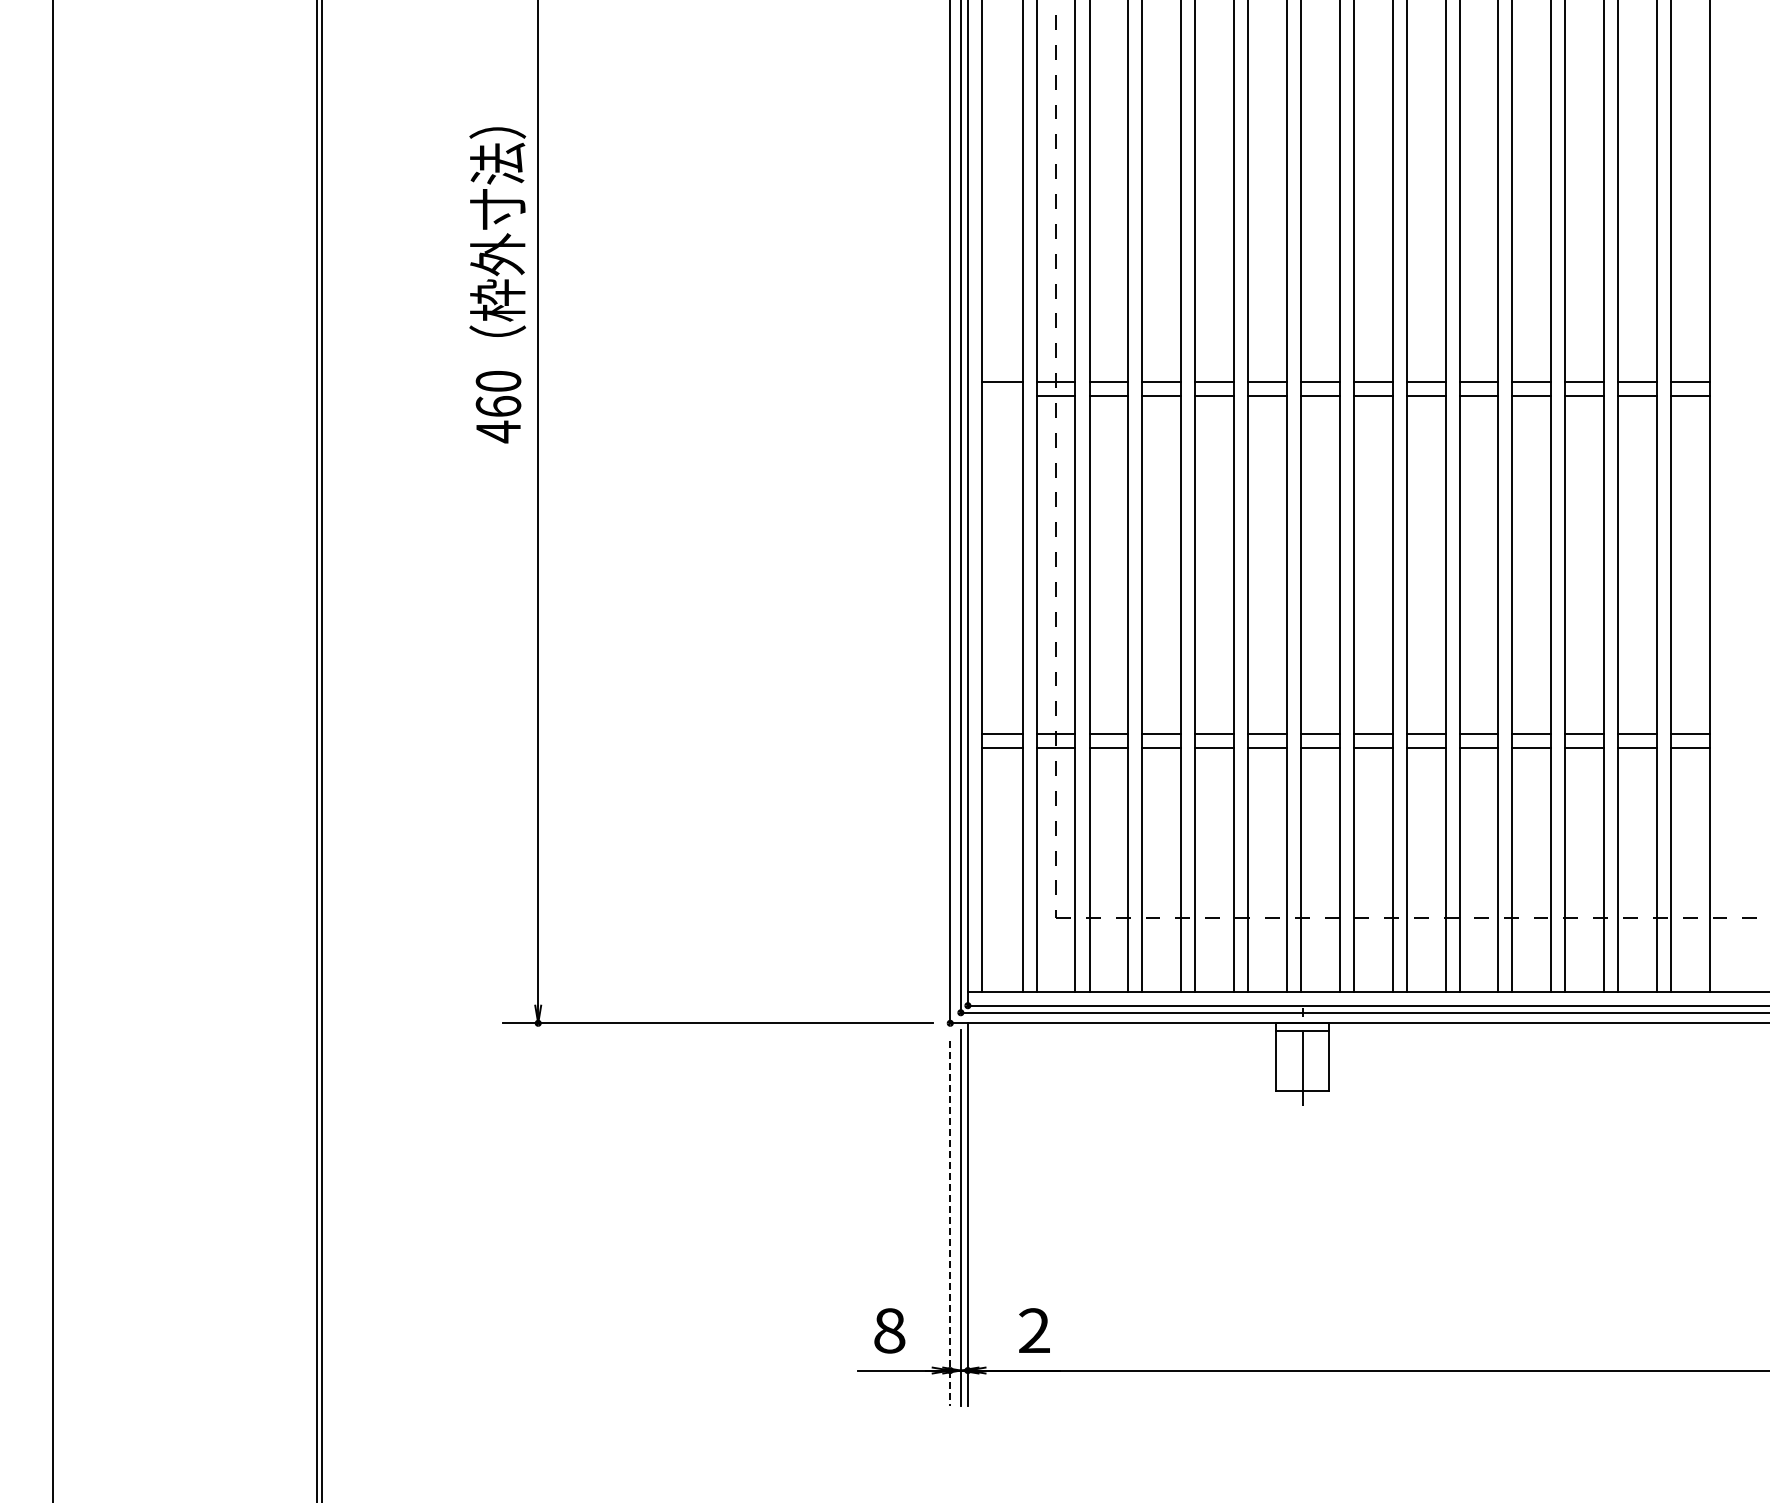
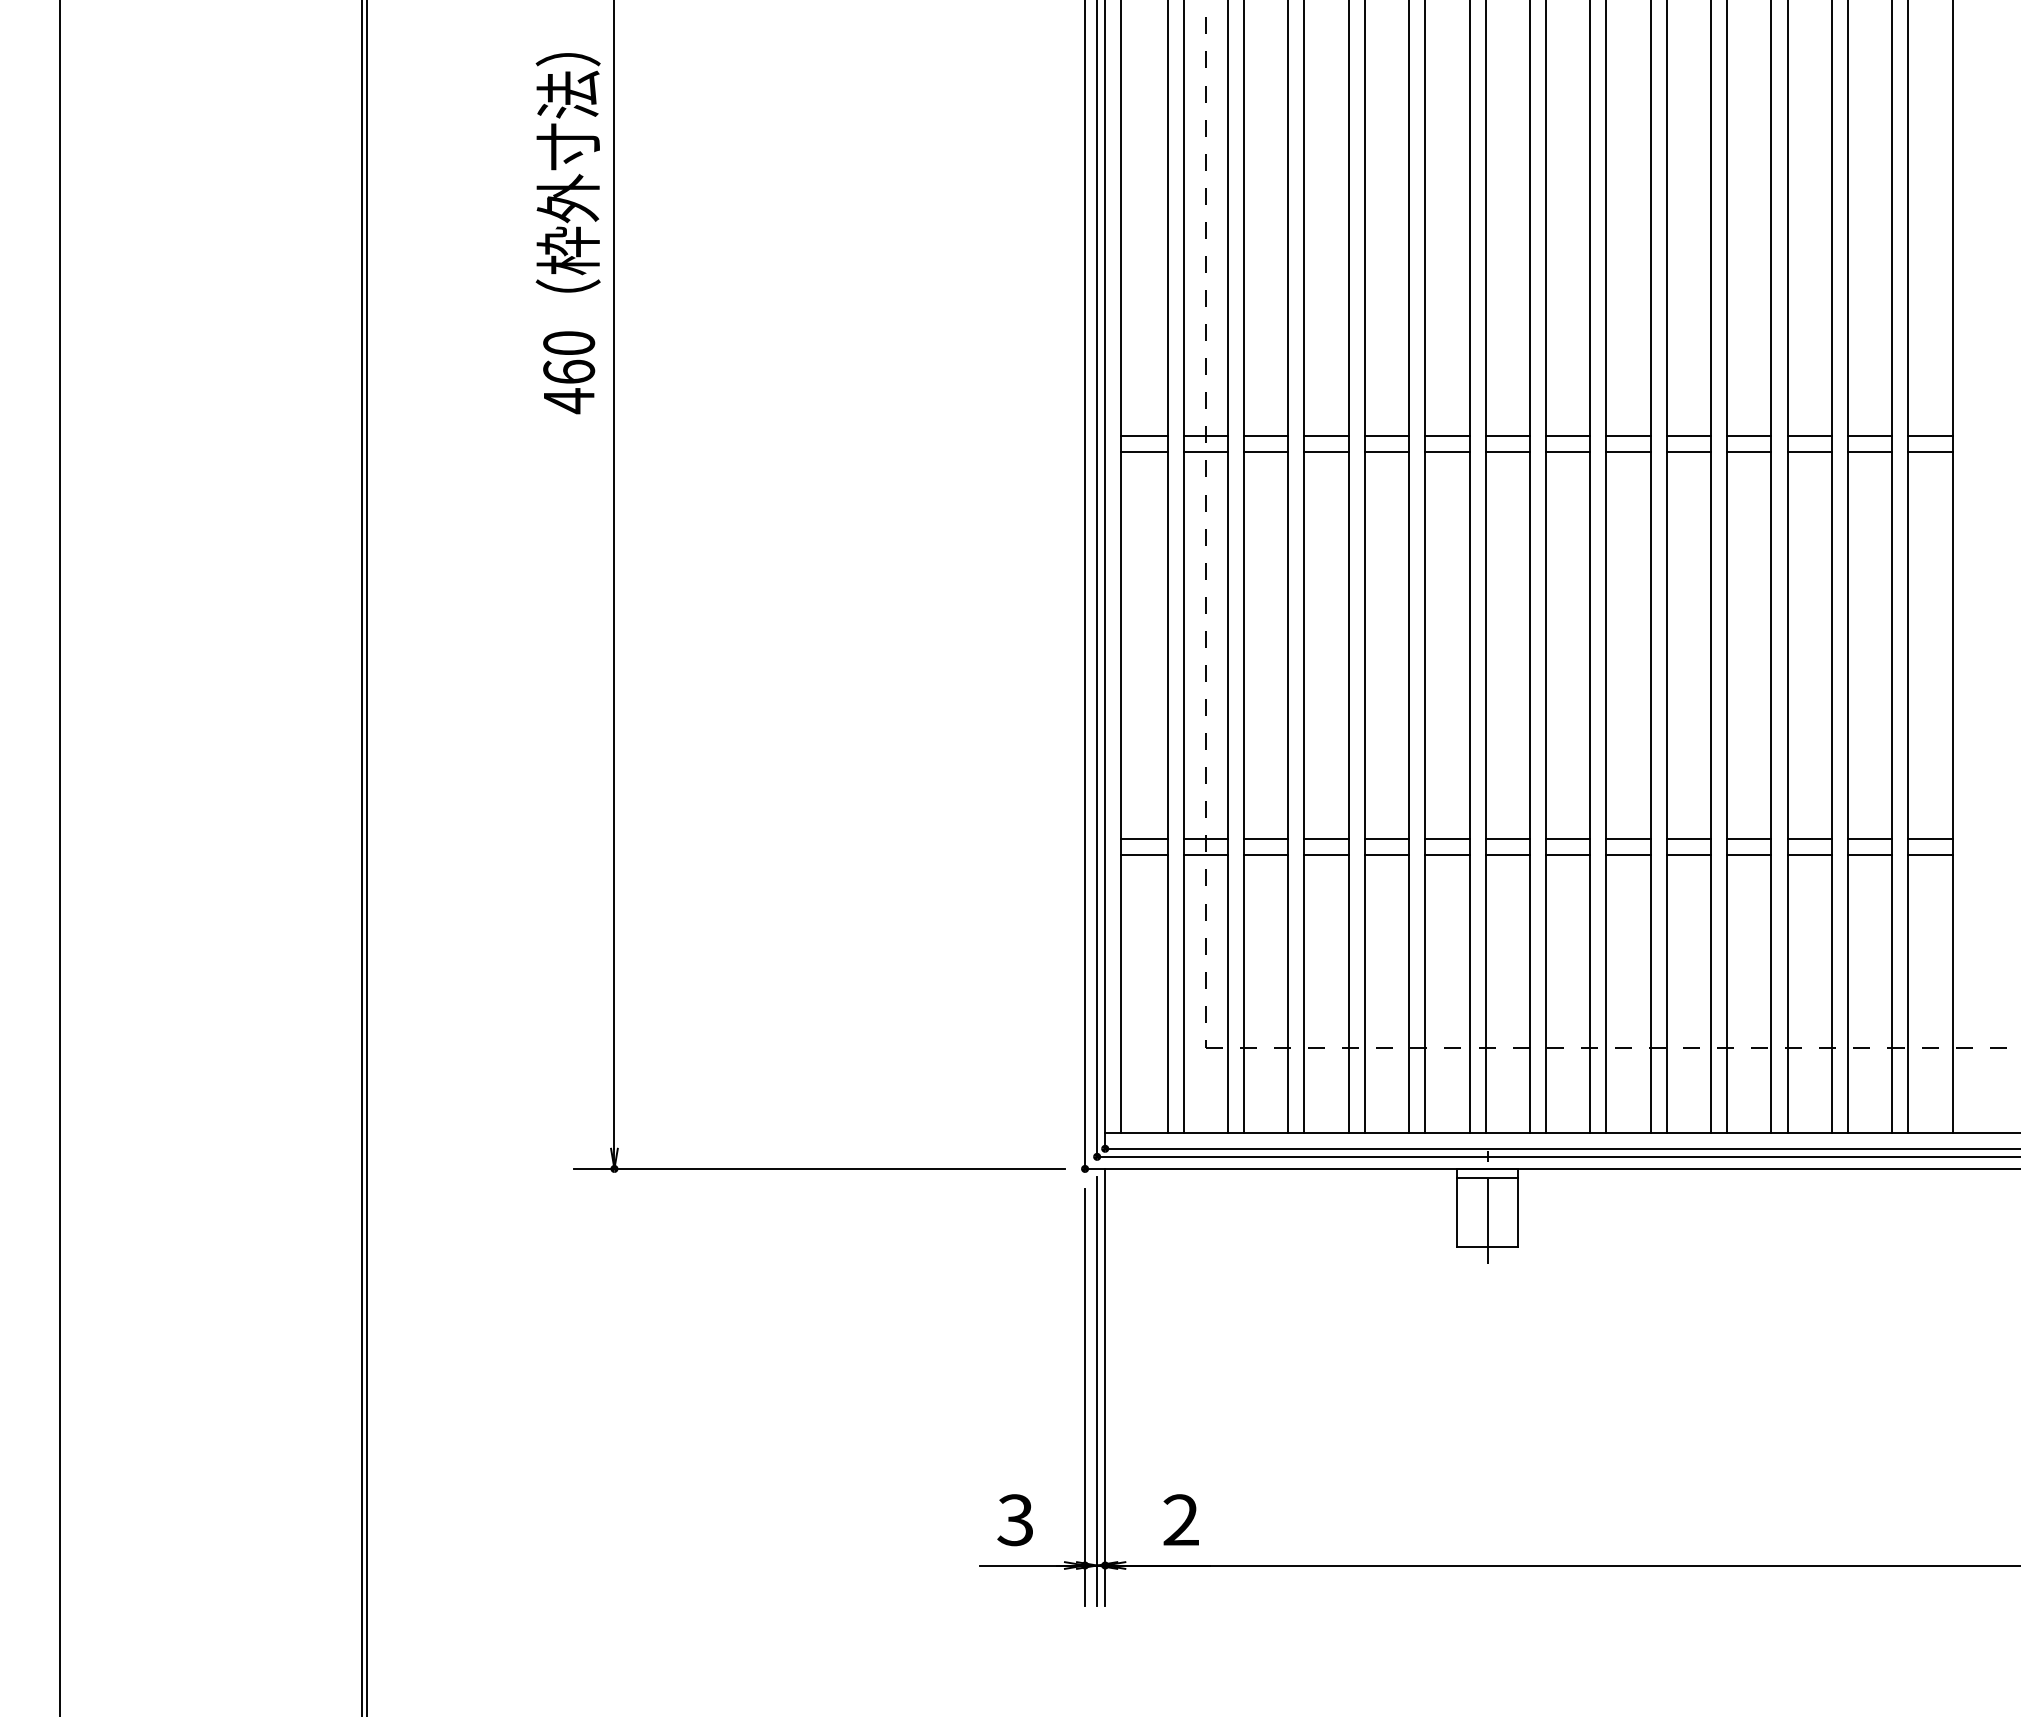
text: (497, 285) -> (567, 233), moved
line: (1002, 395) -> (1144, 451), added
line: (950, 1223) -> (1085, 1397), dashed -> solid
text: (889, 1330) -> (1015, 1519), 8 -> 3

